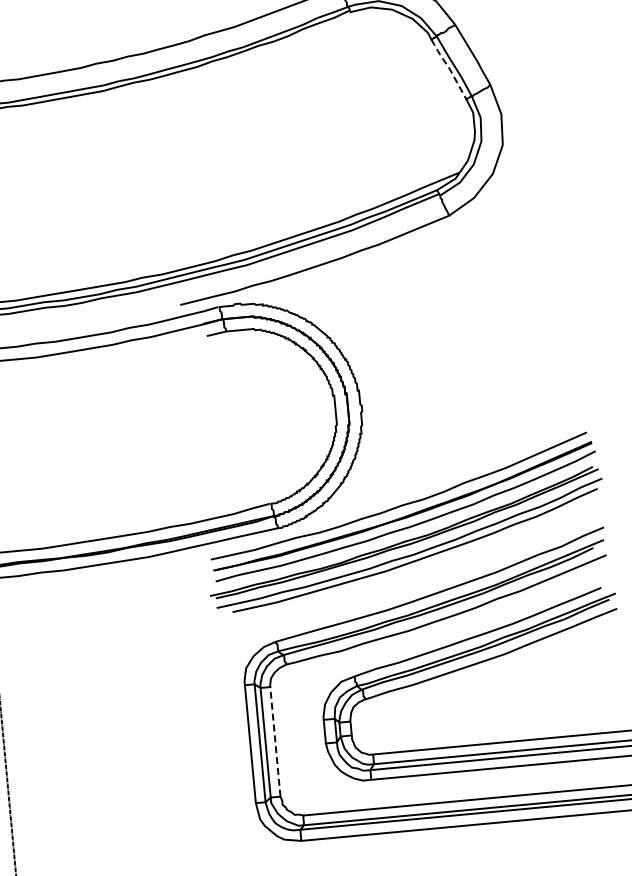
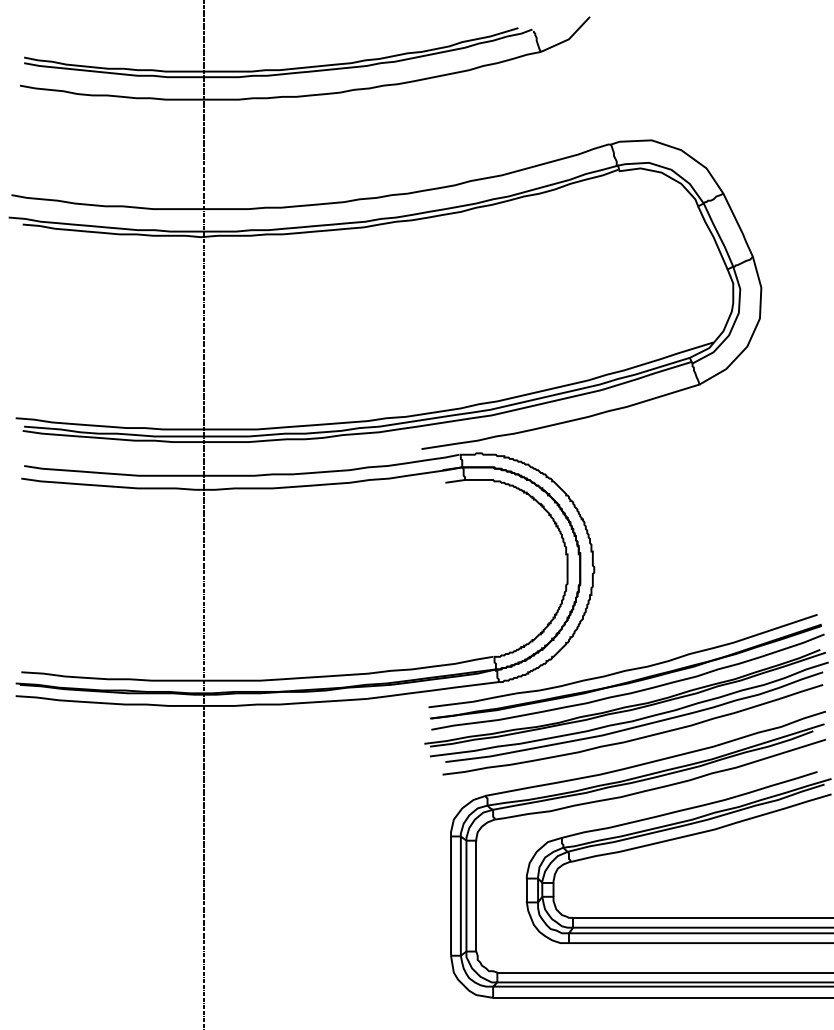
line: (449, 69) -> (713, 237), dashed -> solid
curve: (417, 571) -> (634, 738), added
line: (275, 741) -> (476, 895), dashed -> solid

